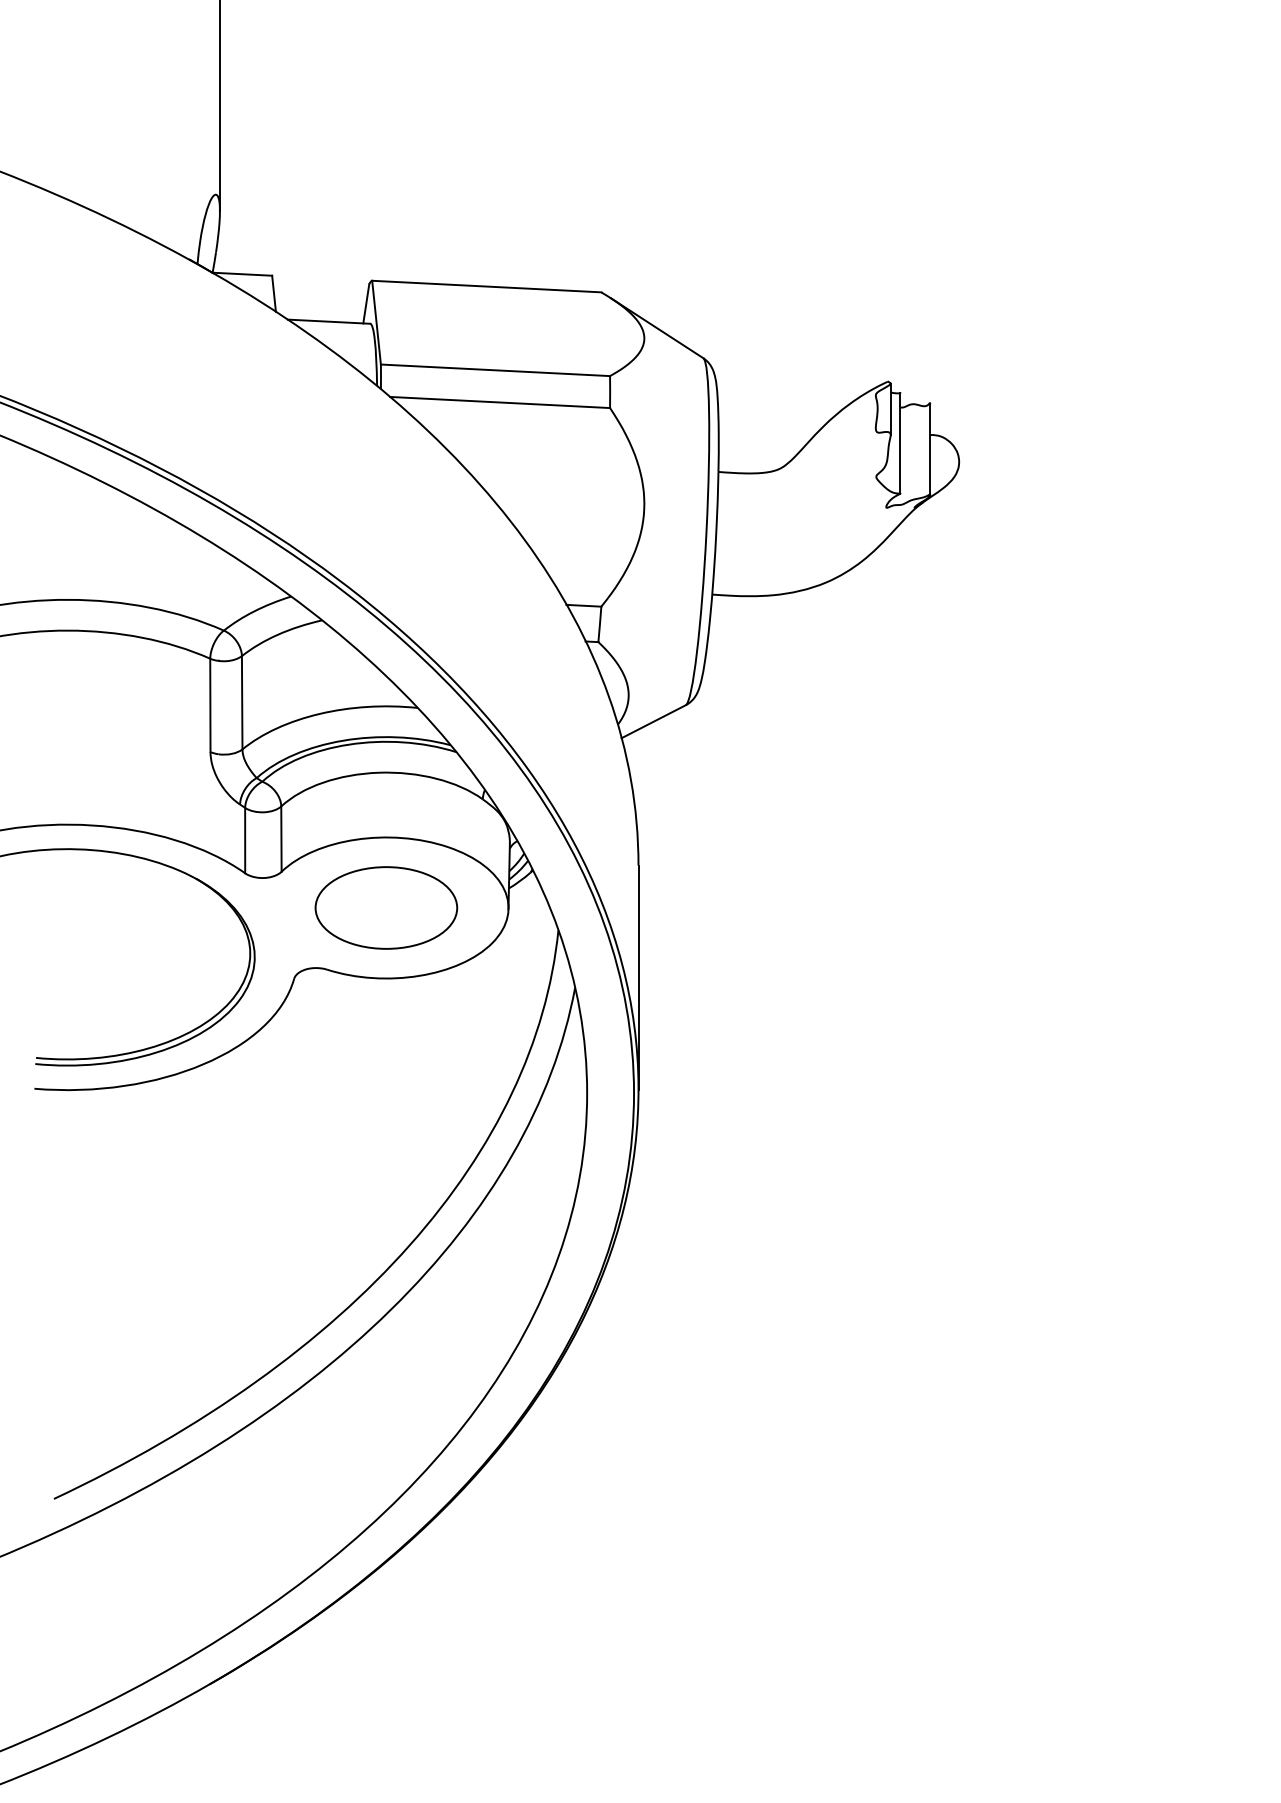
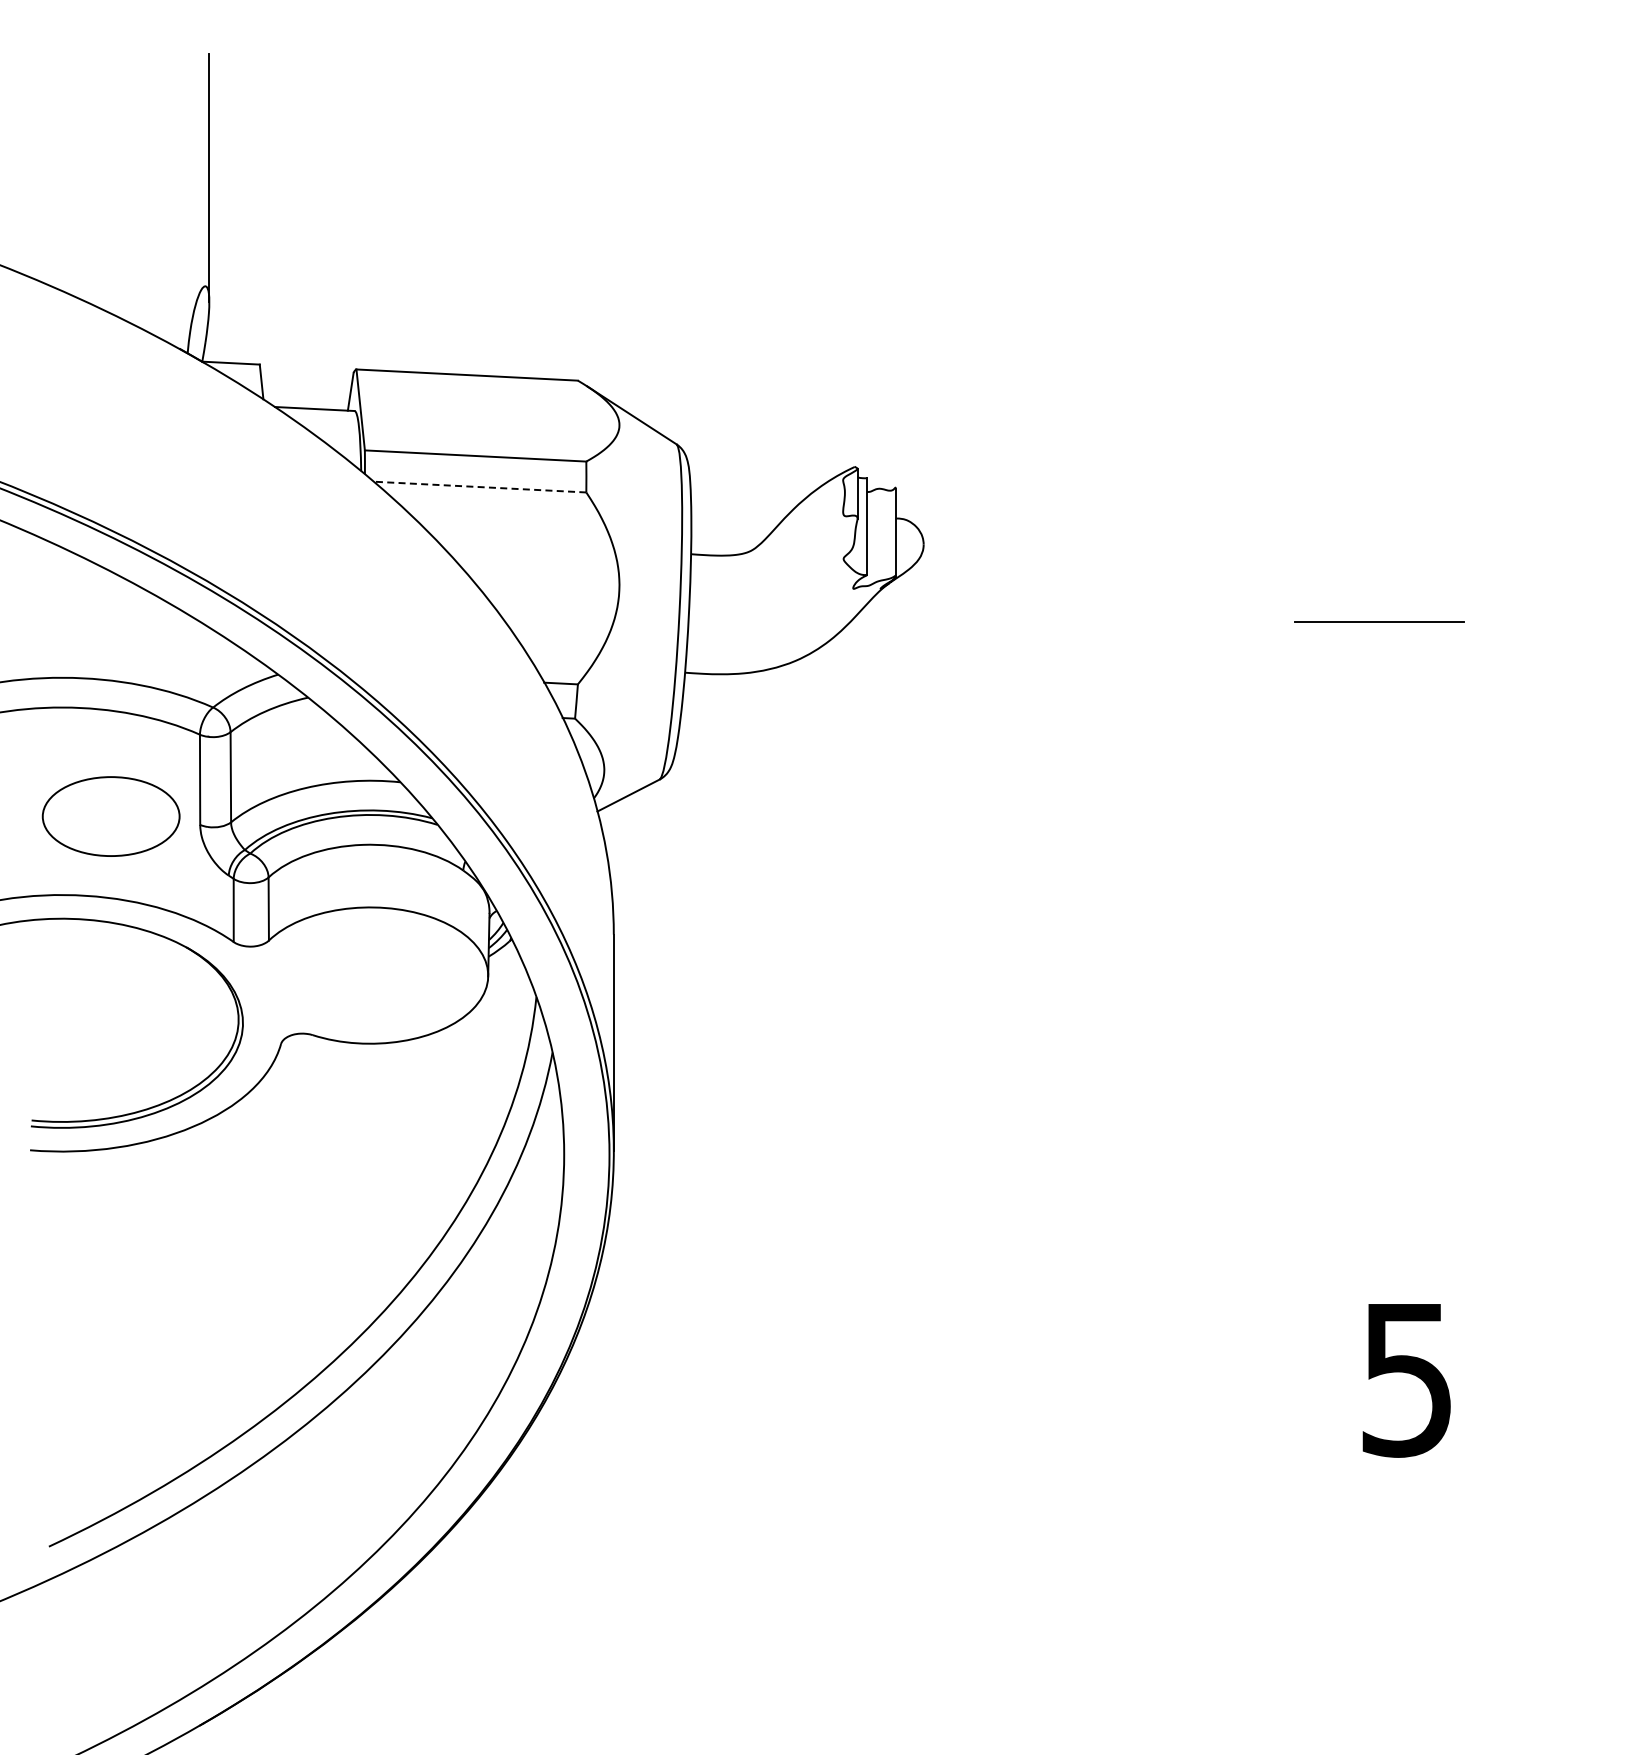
line: (499, 402) -> (479, 487), solid -> dashed
part: (385, 907) -> (110, 816), moved

